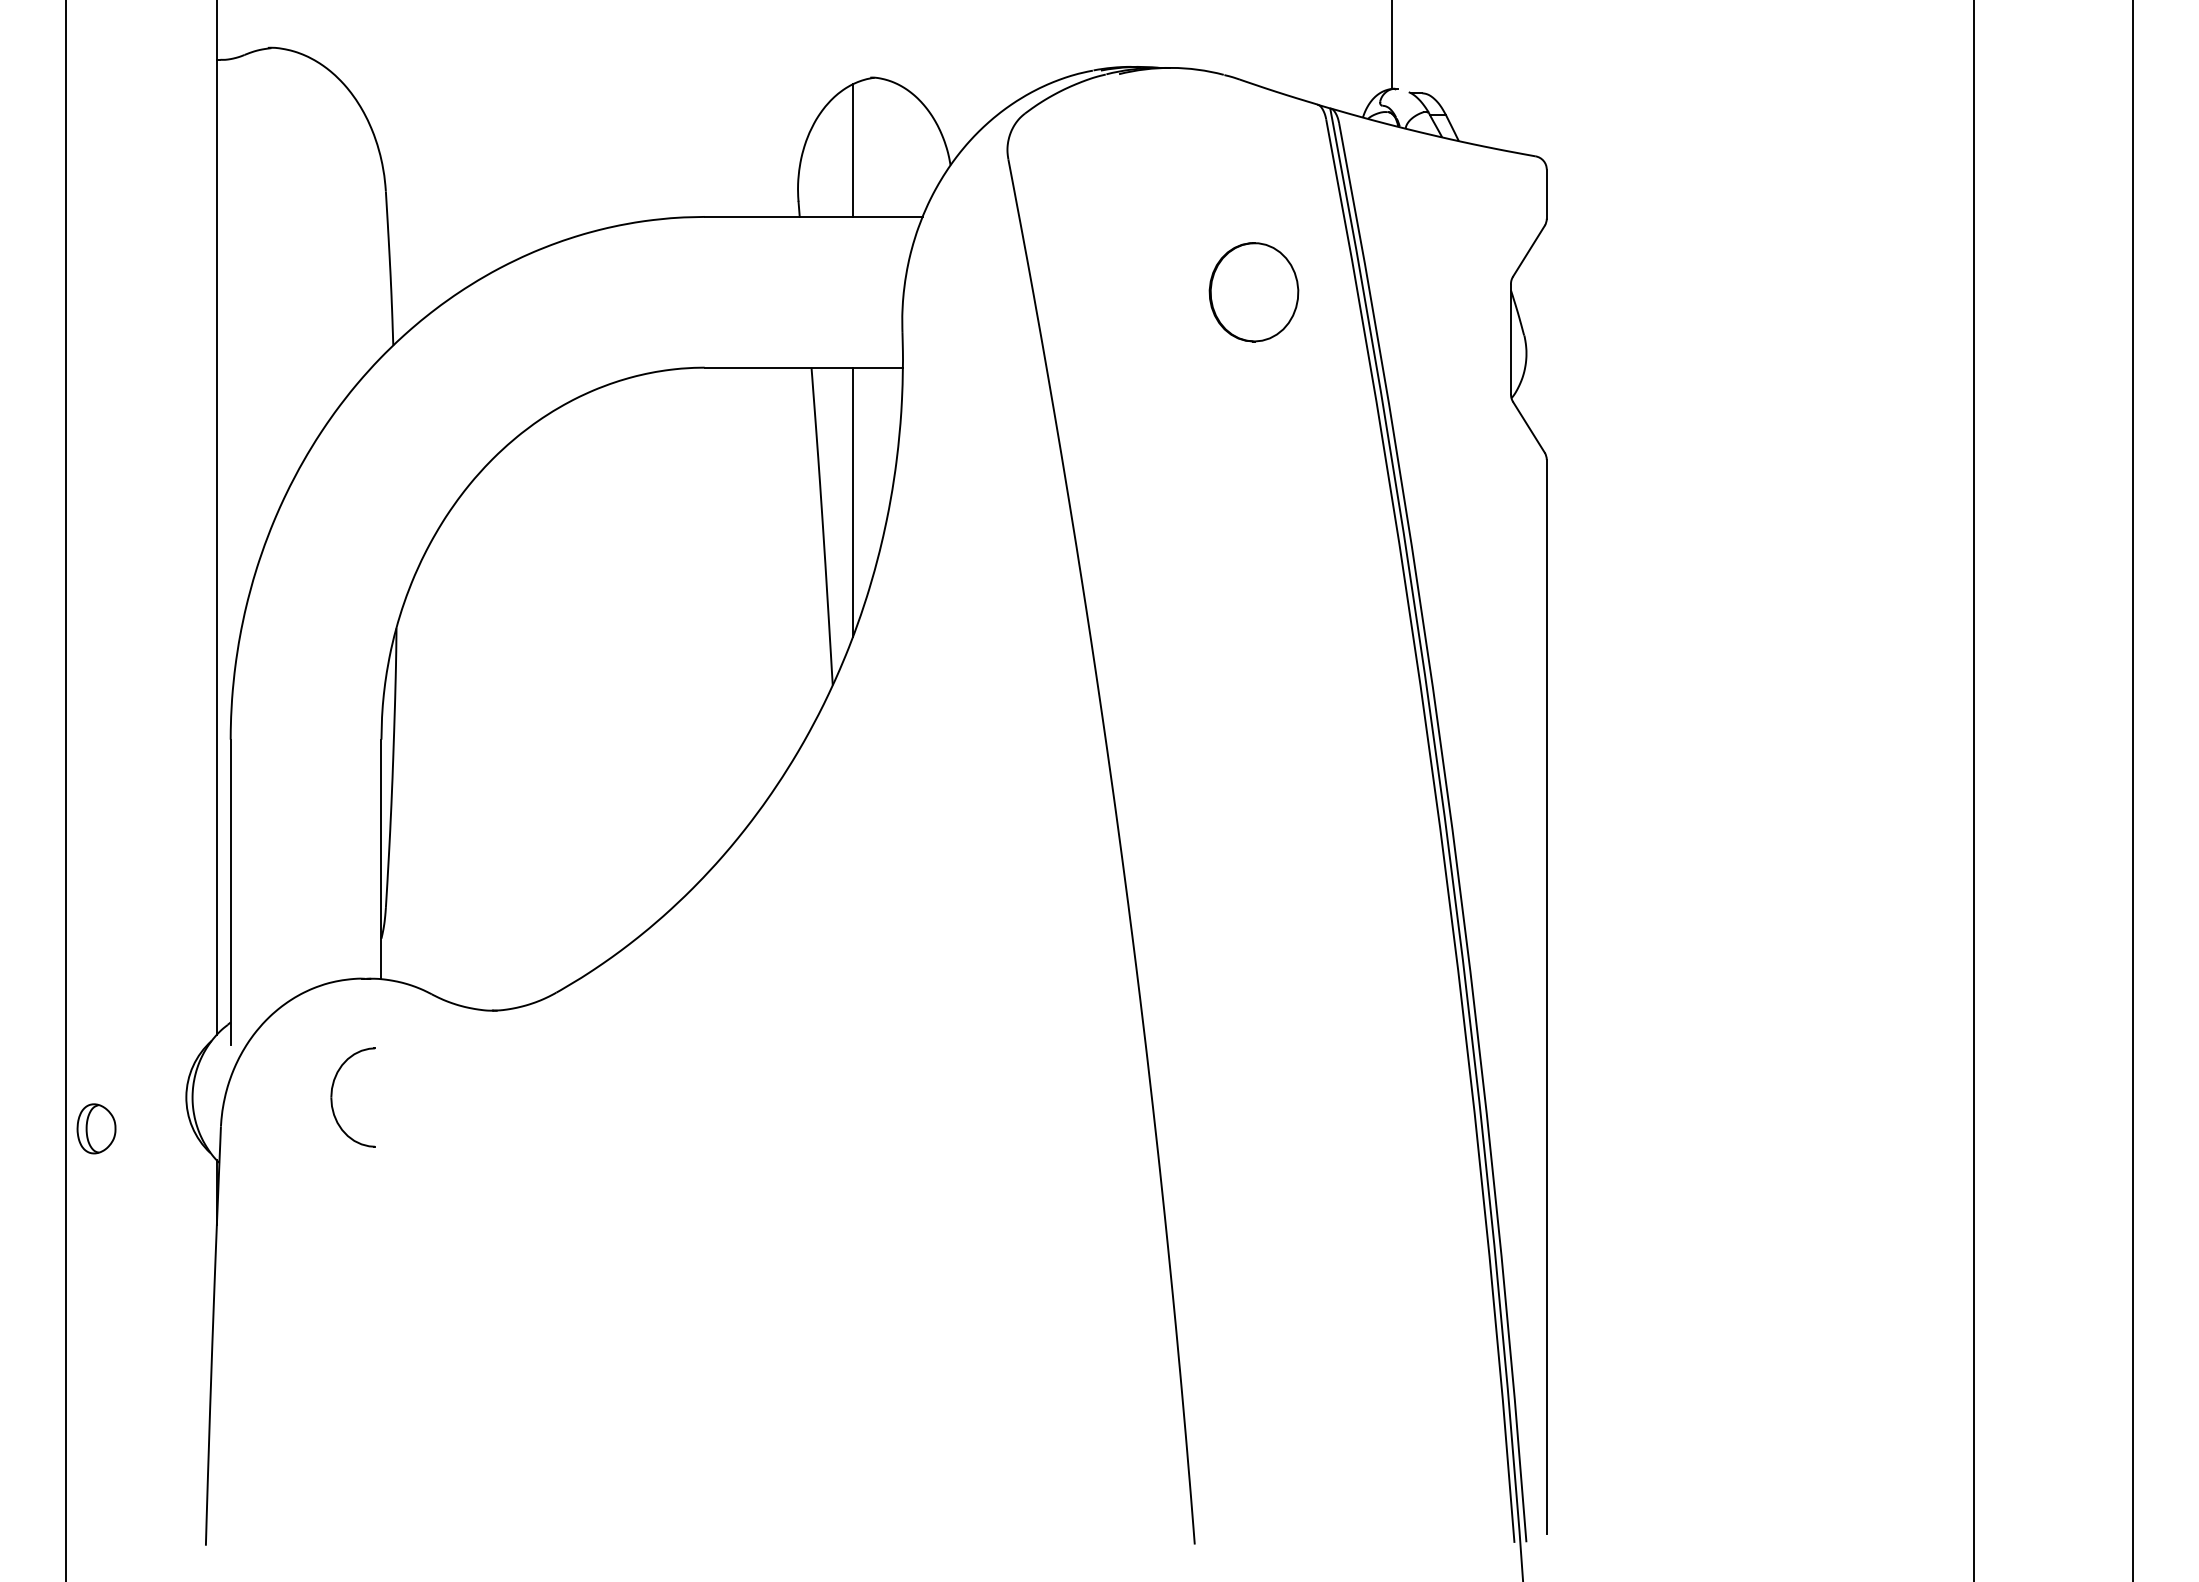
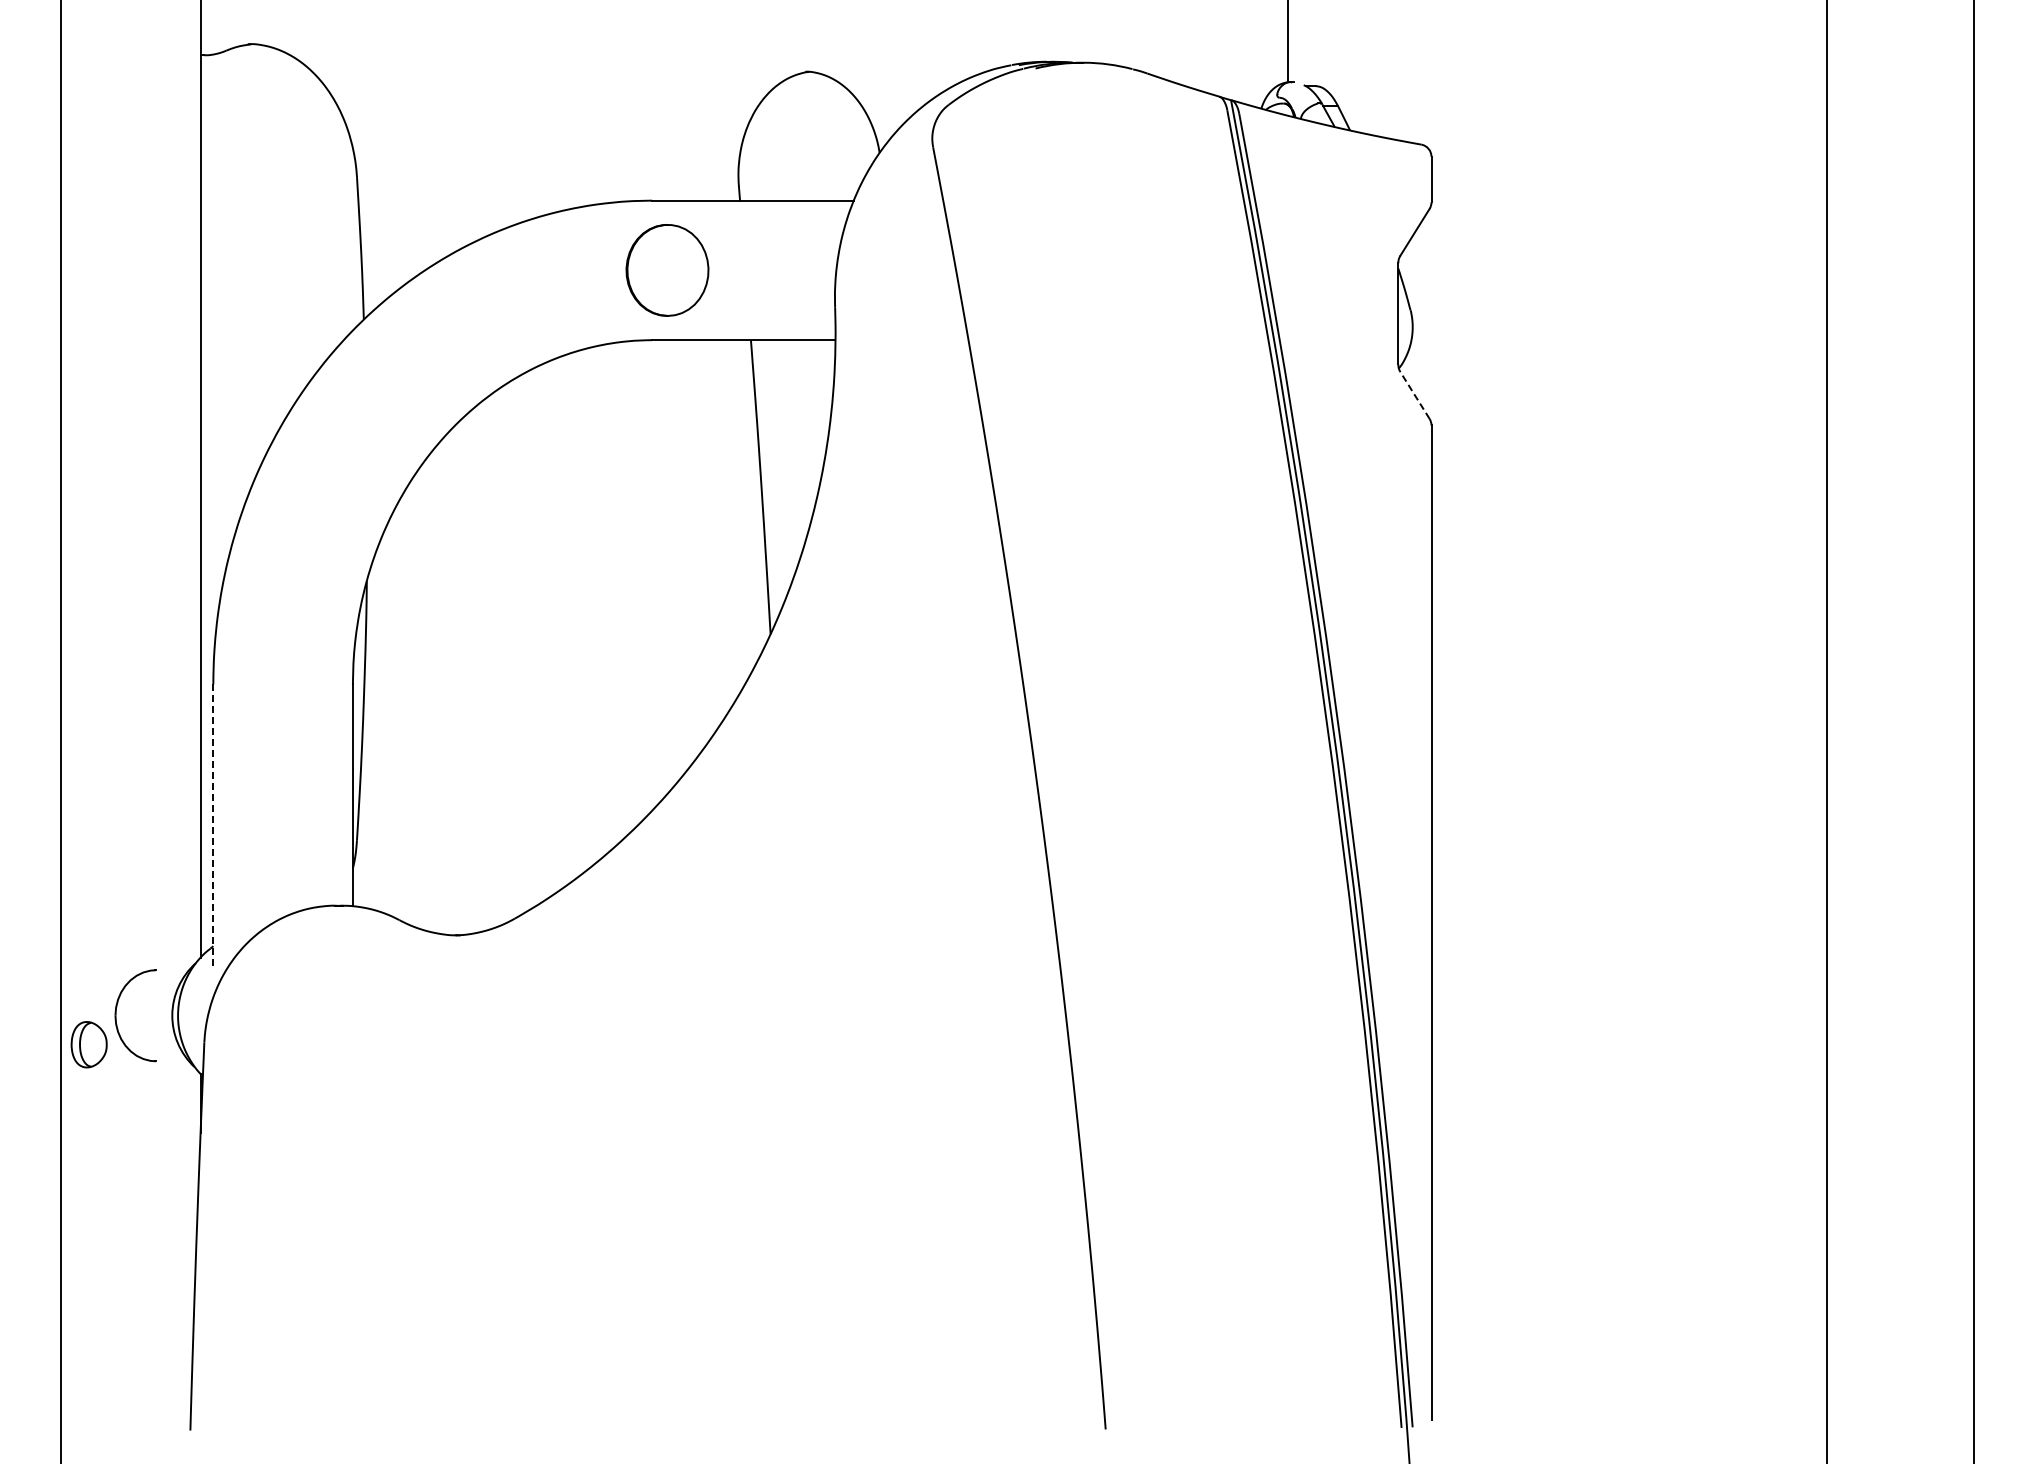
line: (853, 149) -> (789, 138), removed
part: (1253, 292) -> (667, 270), moved
line: (1529, 427) -> (1415, 395), solid -> dashed
line: (853, 501) -> (789, 464), removed
line: (230, 893) -> (213, 826), solid -> dashed
part: (332, 1097) -> (116, 1015), moved

